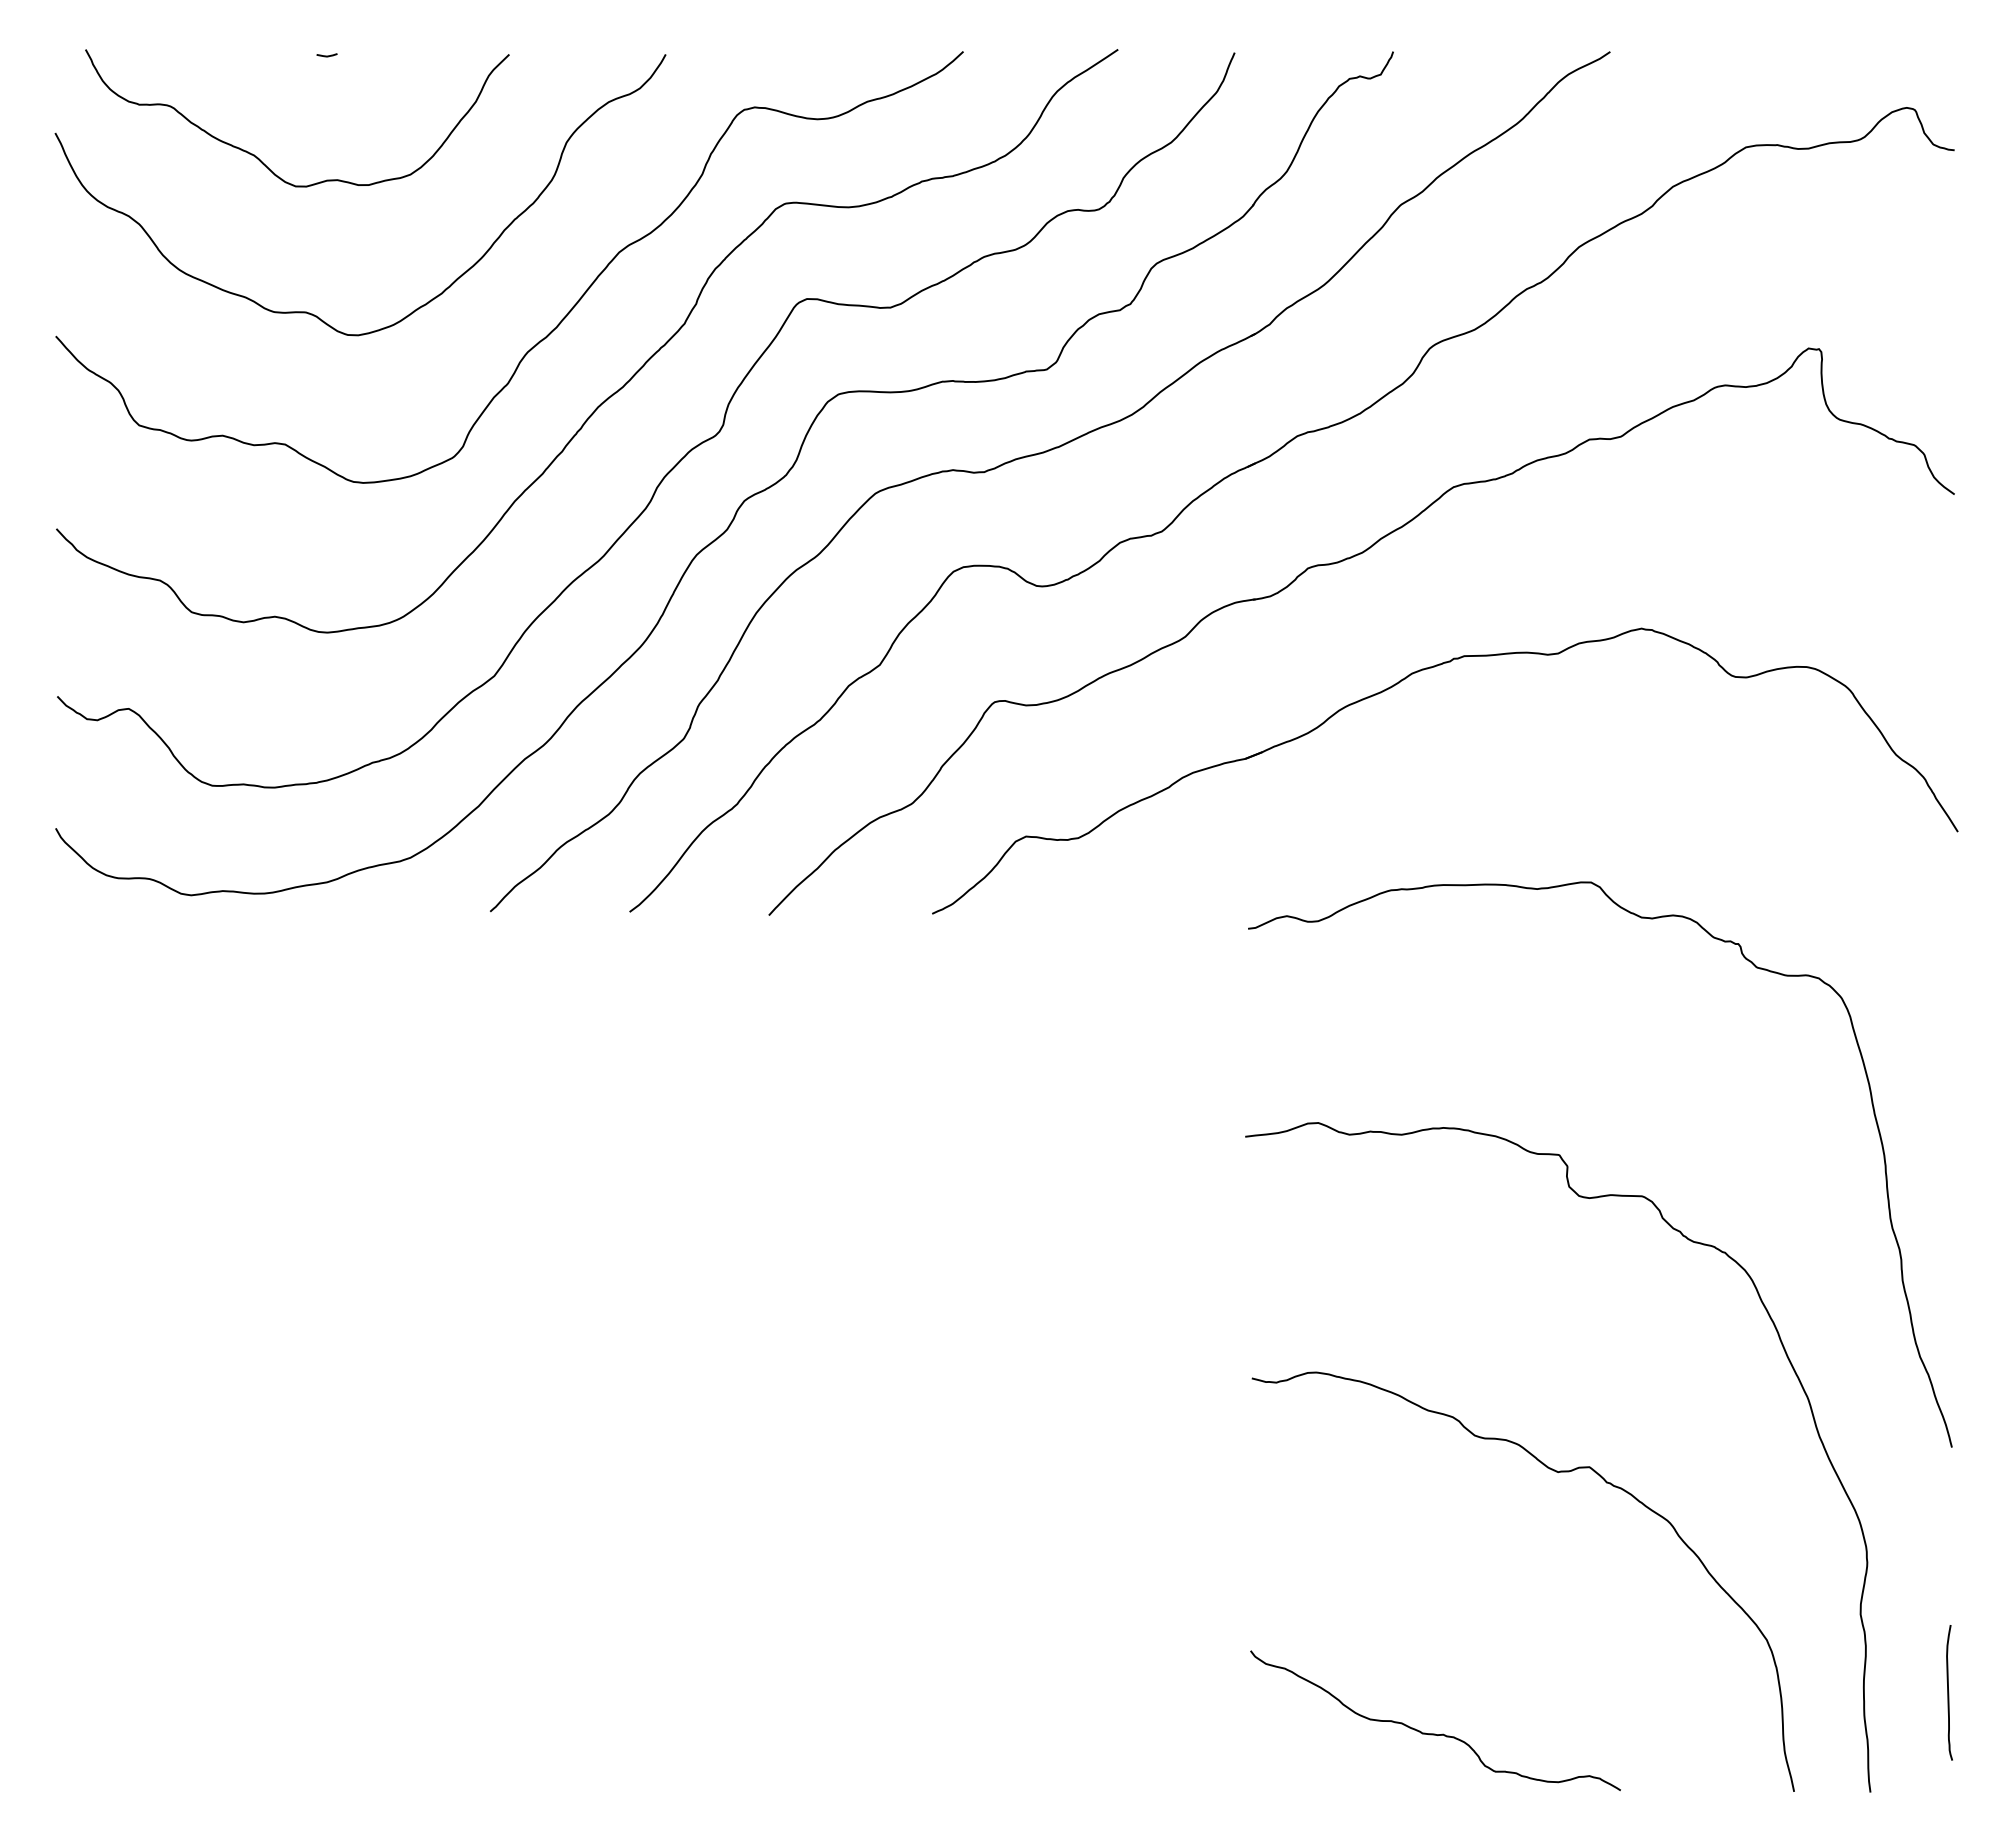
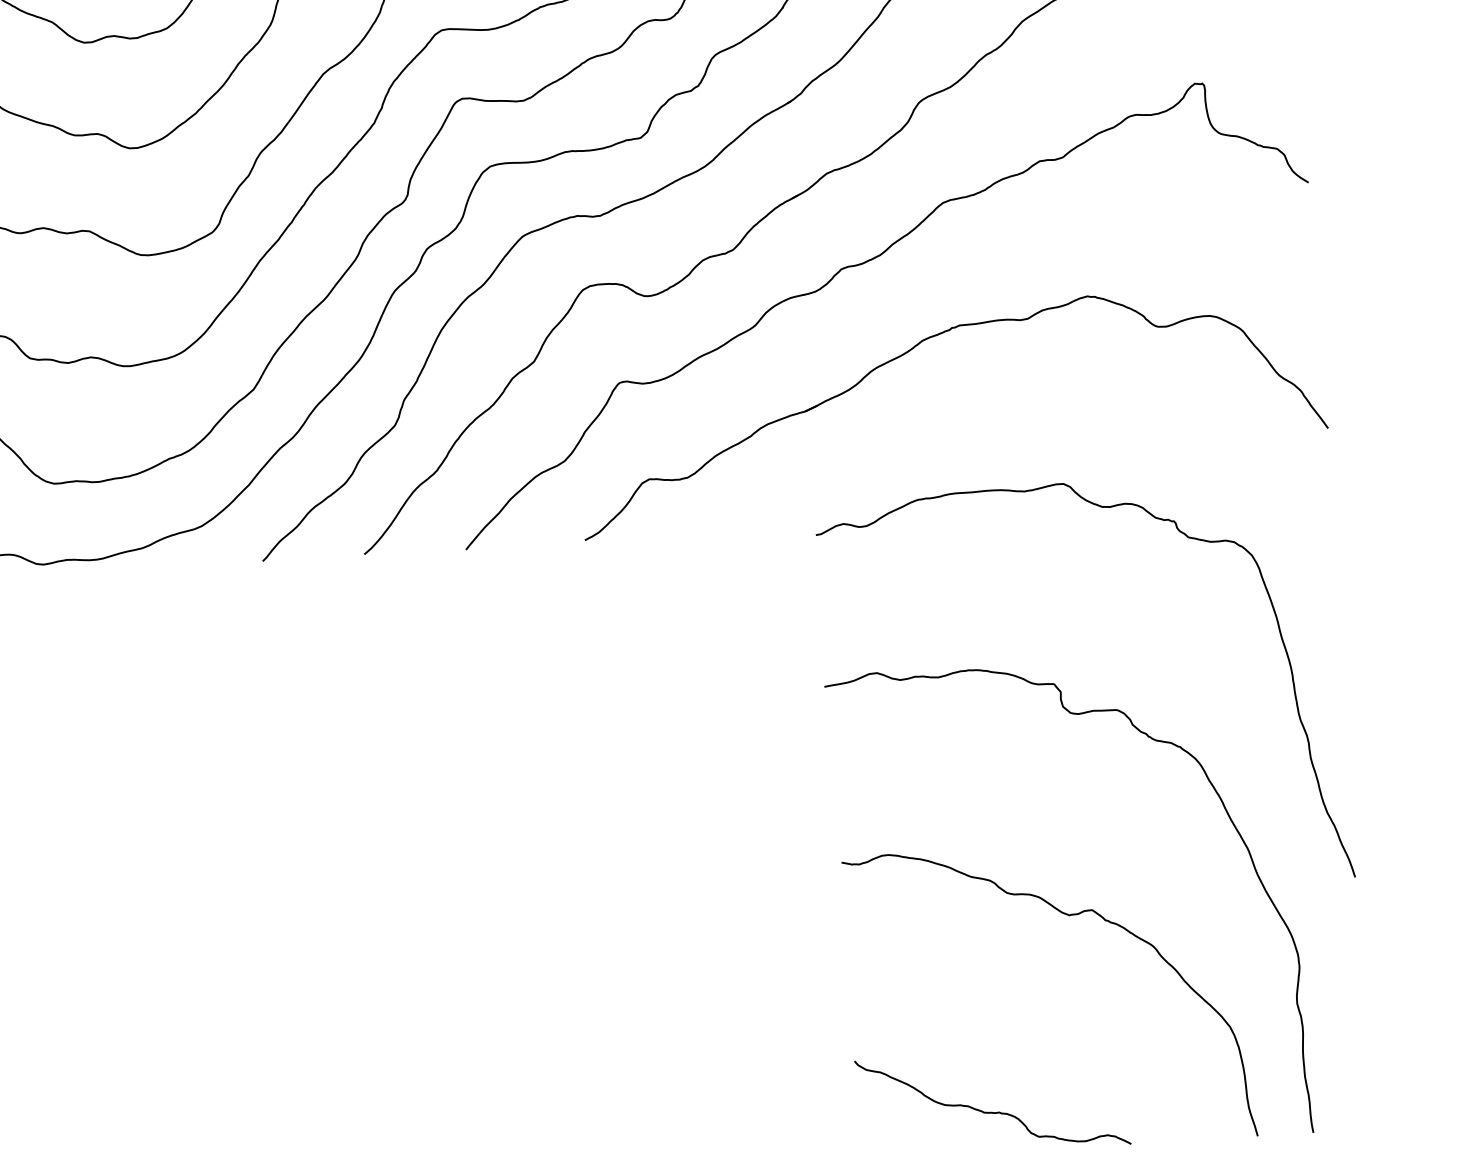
curve: (1949, 1692) -> (1365, 1055), removed

